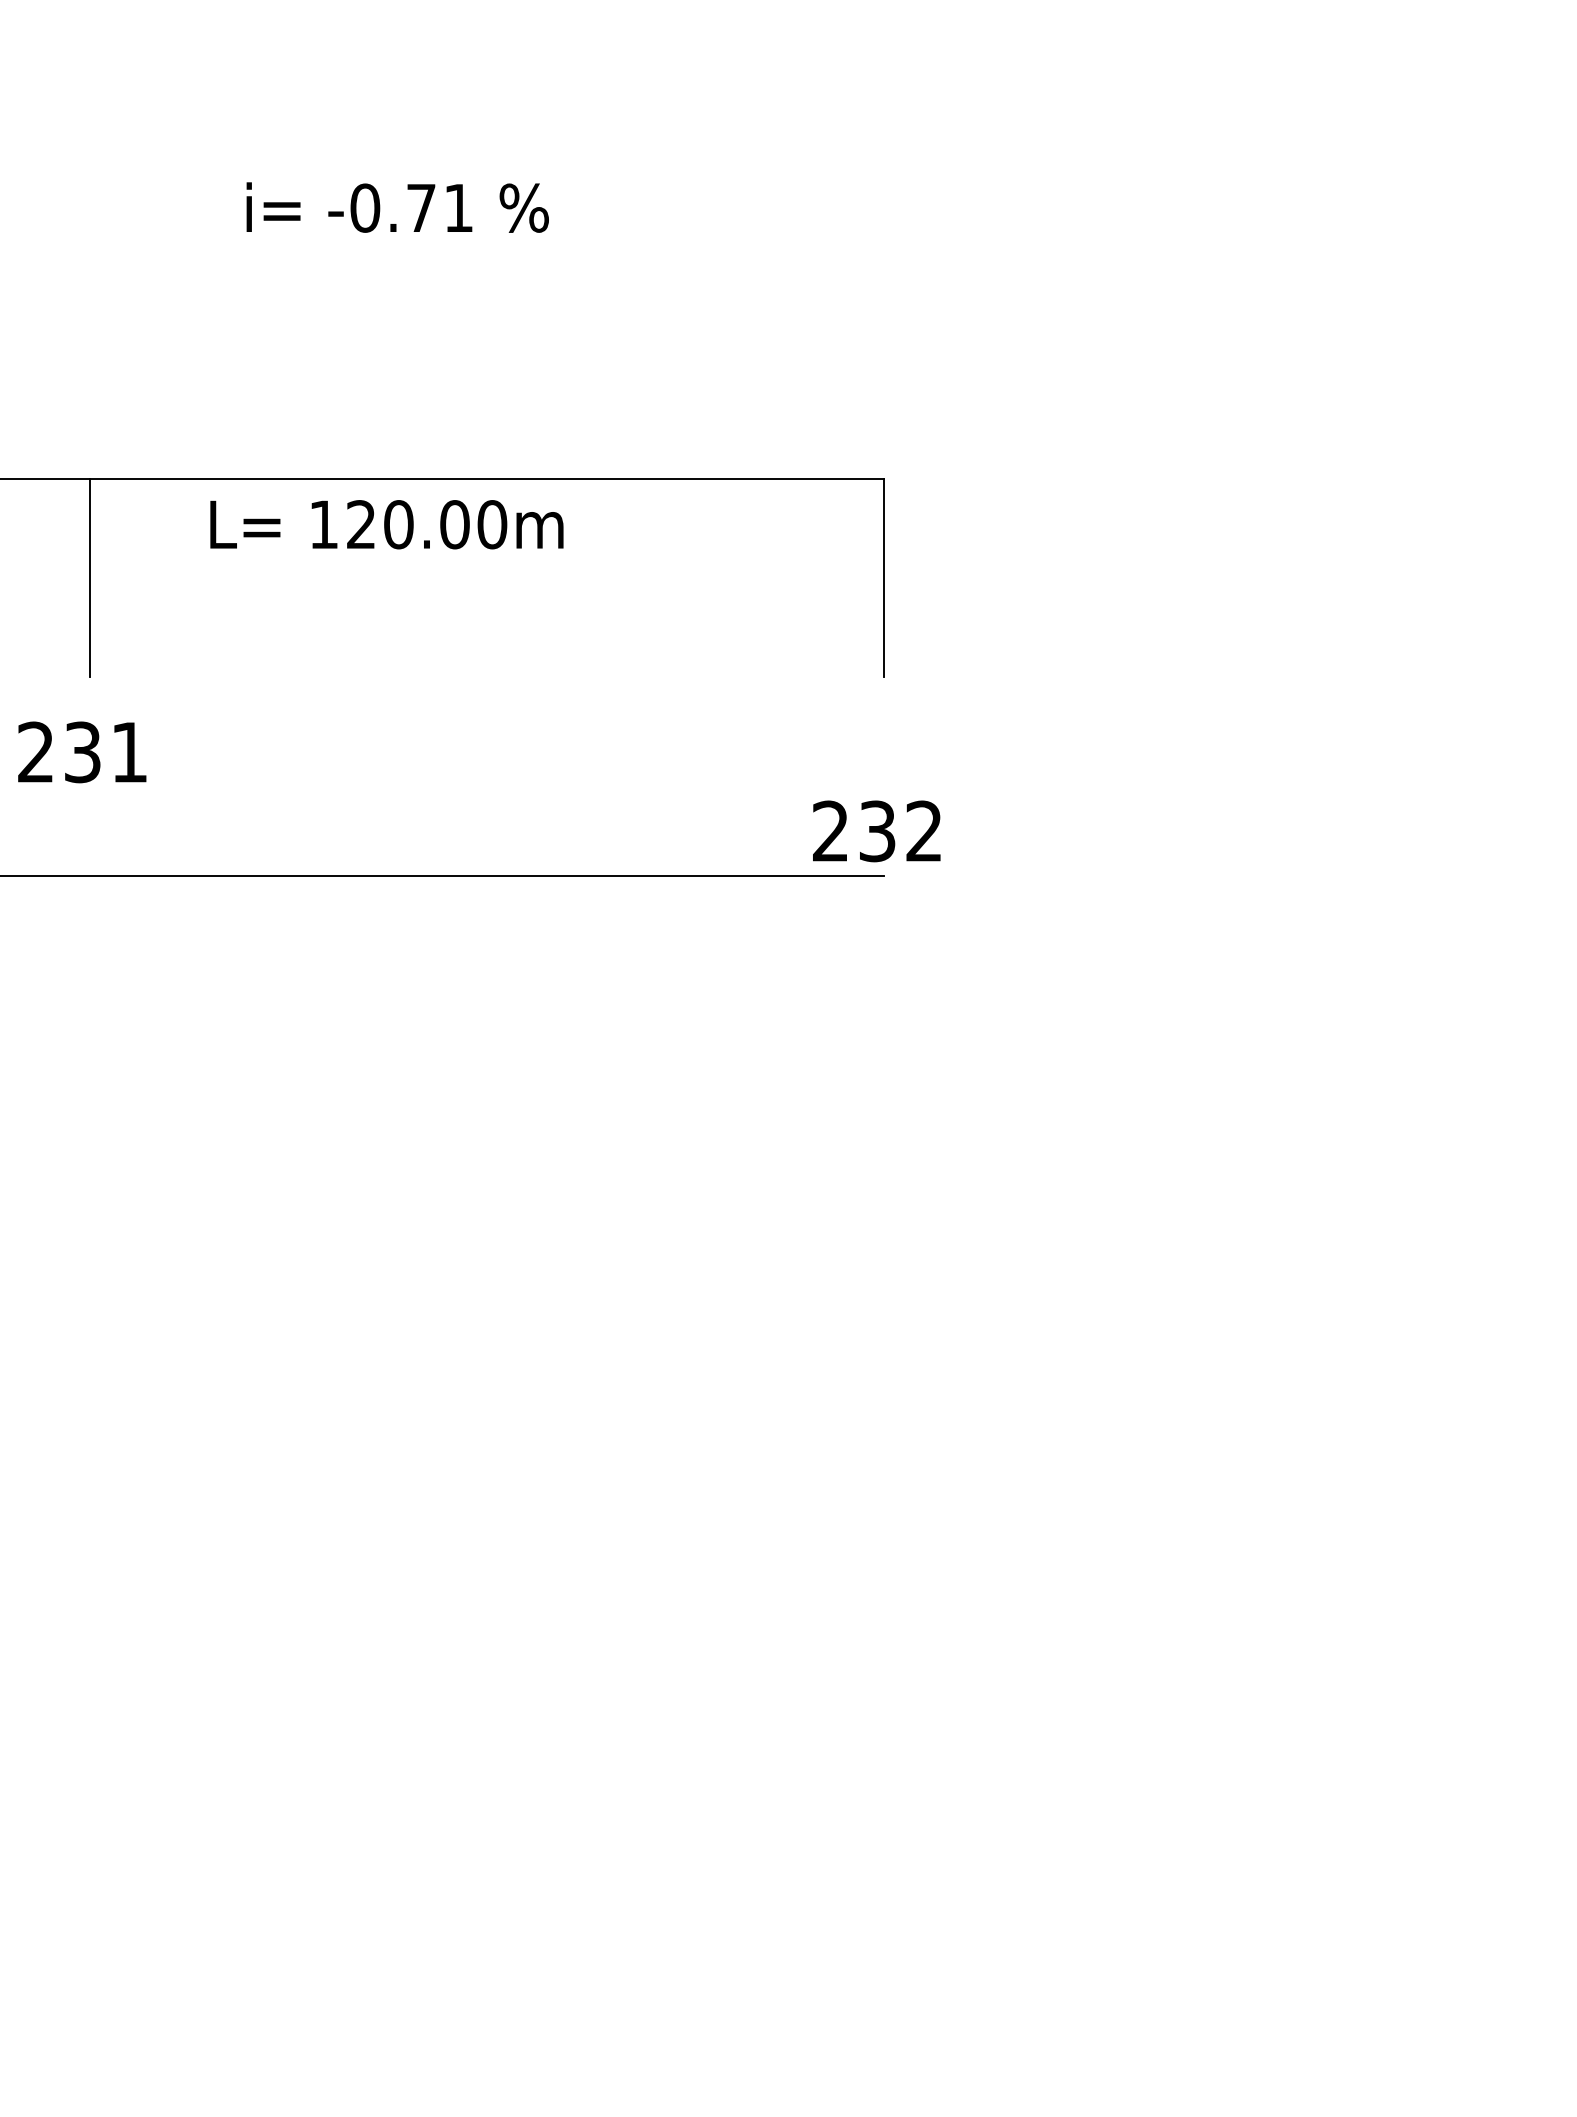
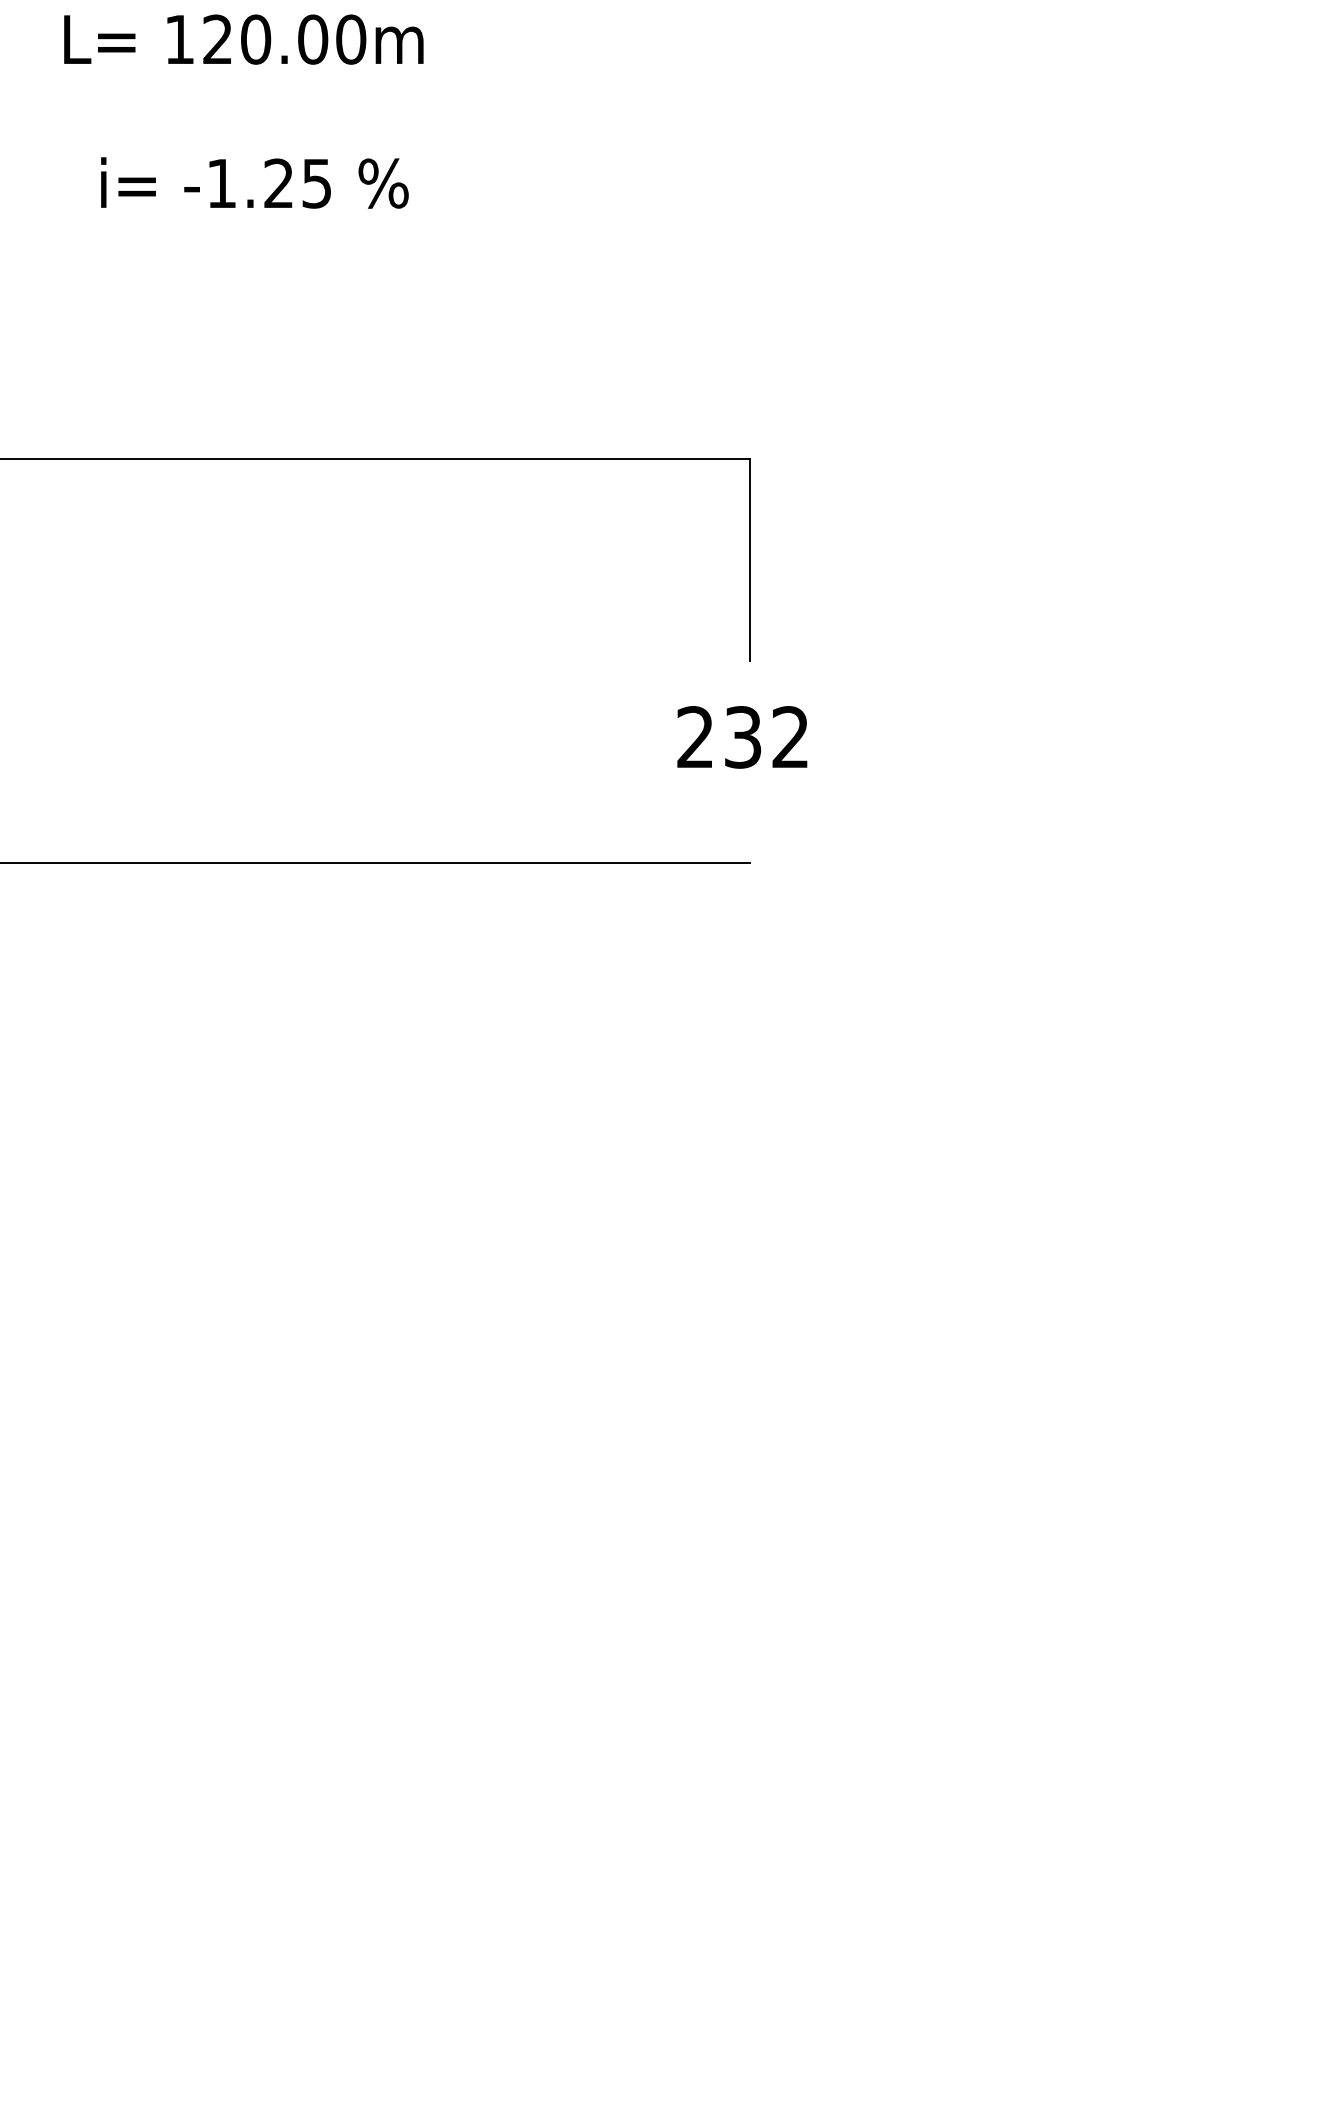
text: (411, 207) -> (268, 182), -0.71 -> -1.25
text: (386, 524) -> (243, 39), moved
text: (876, 831) -> (742, 737), moved

